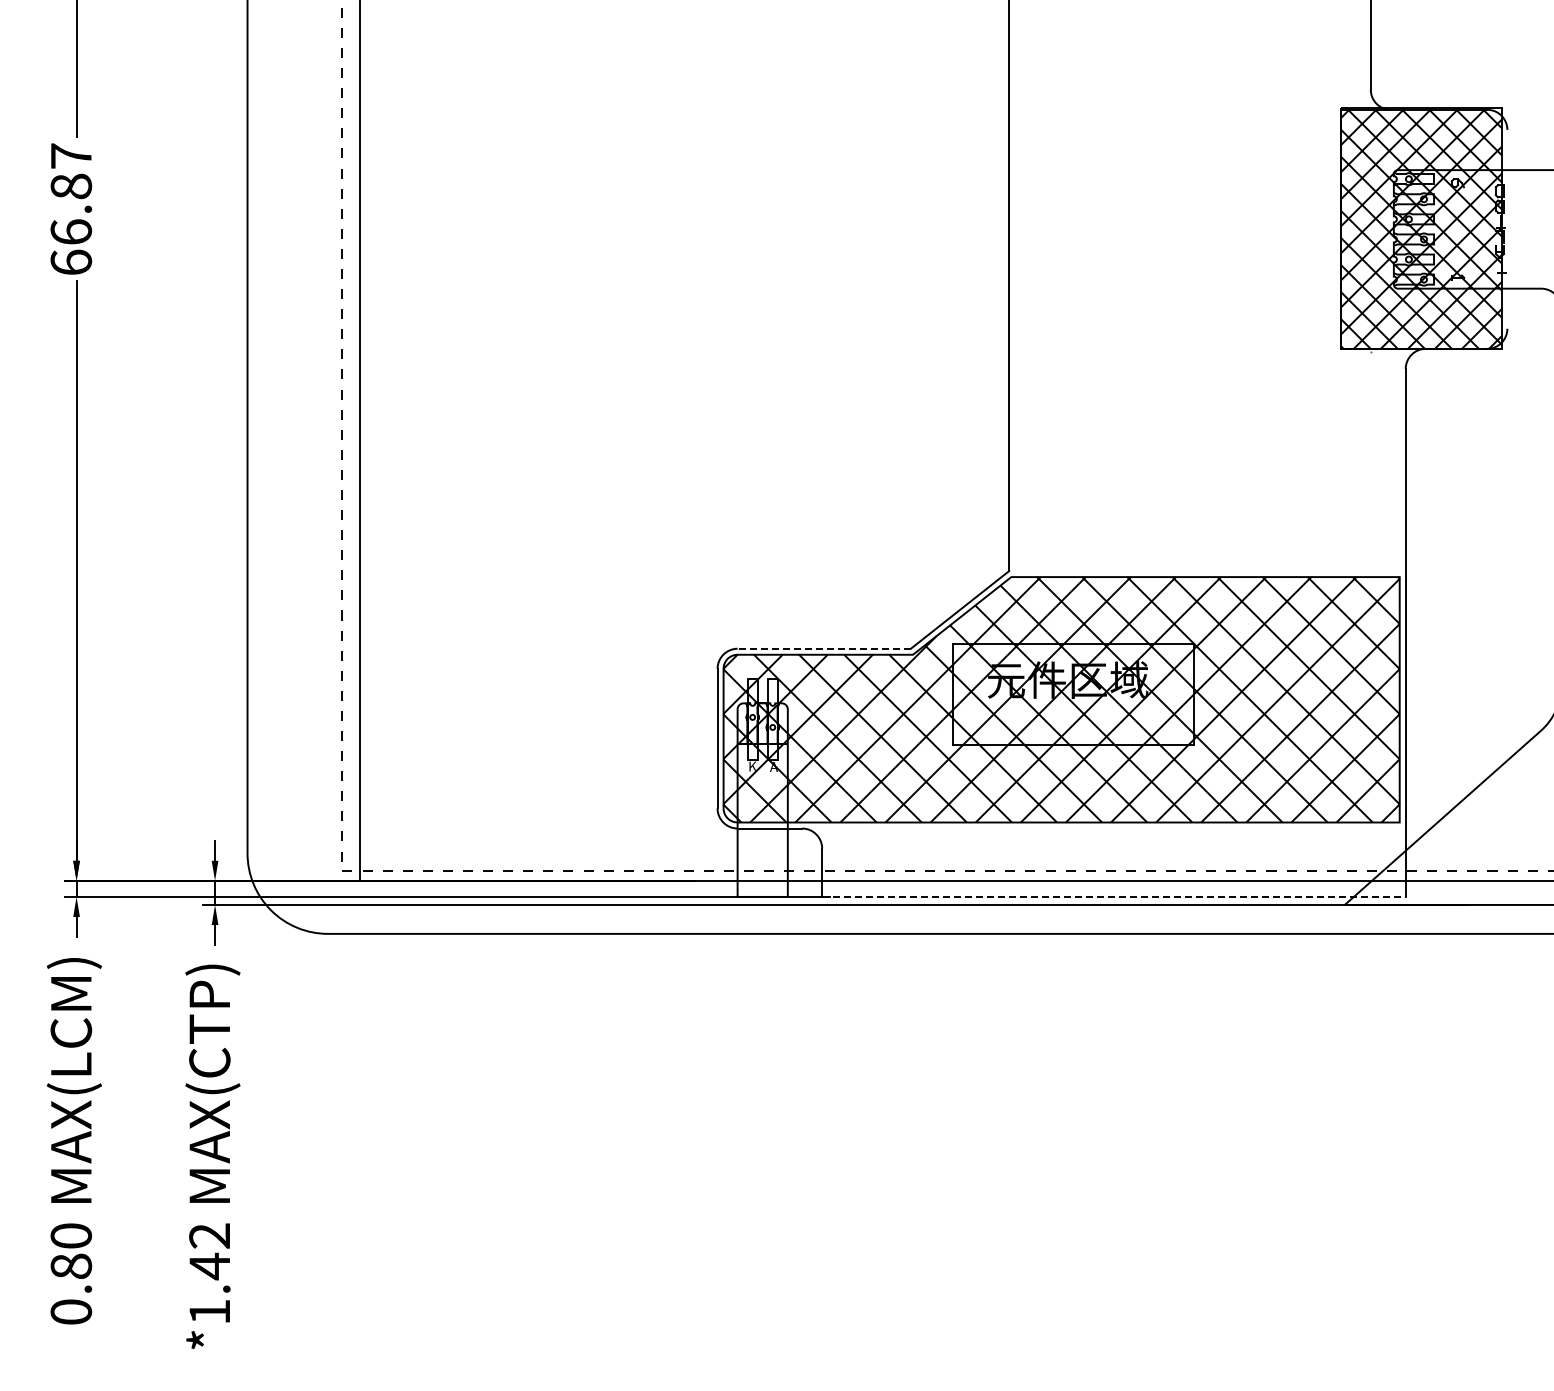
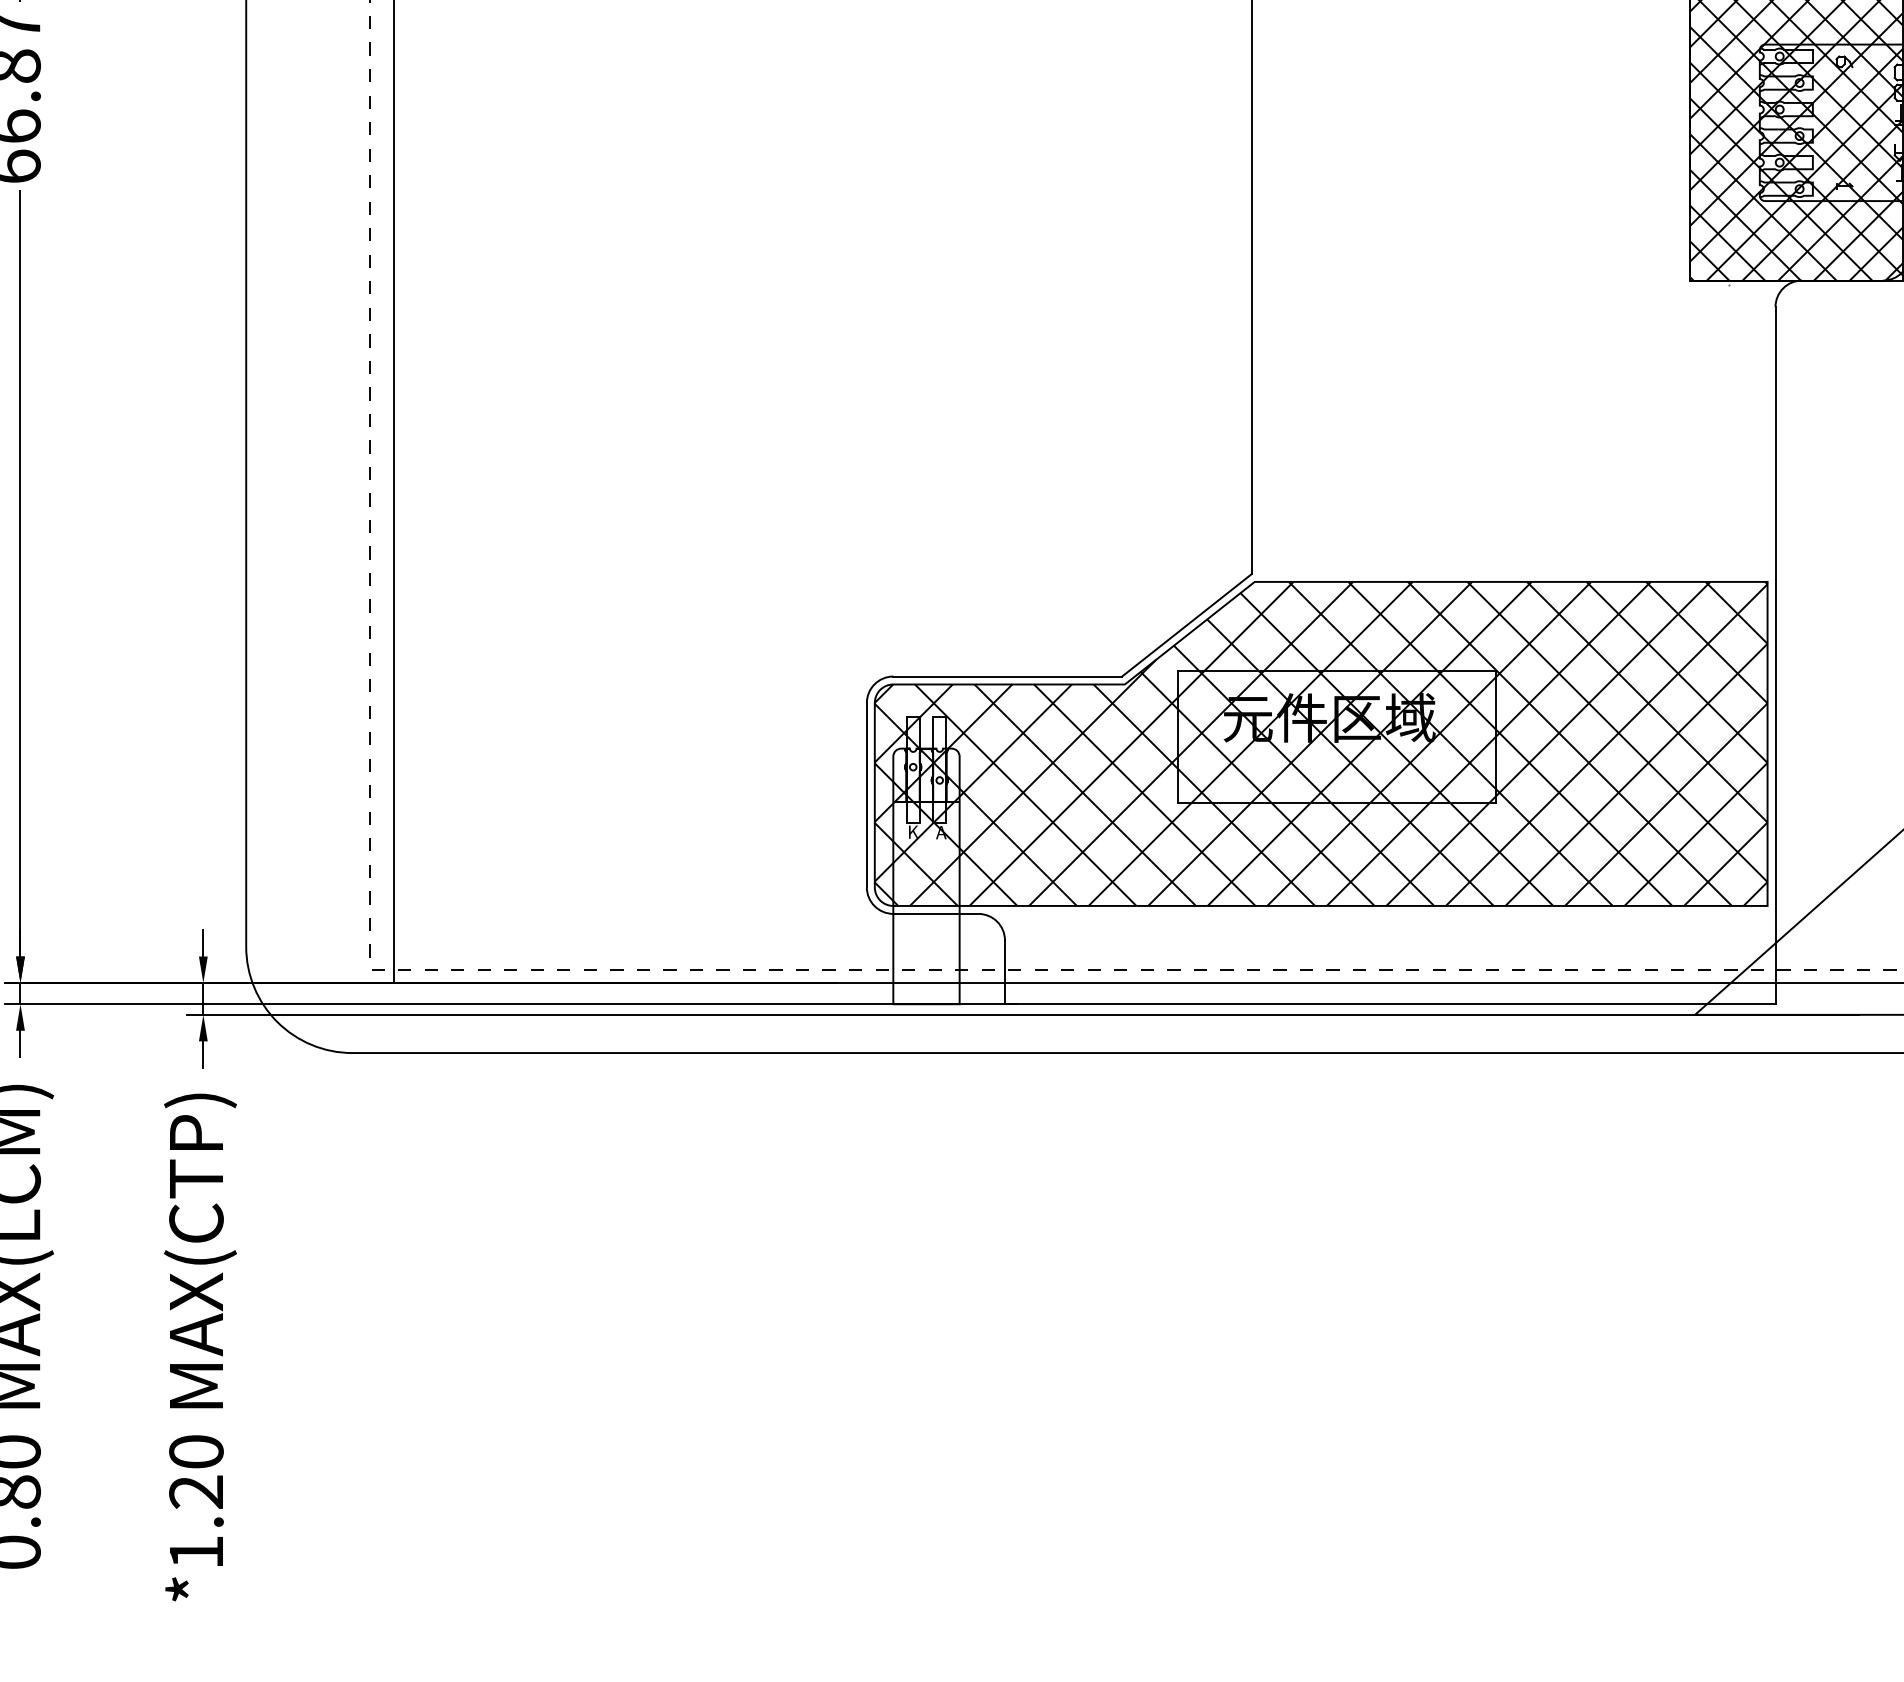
line: (824, 648) -> (1008, 676), dashed -> solid
line: (1113, 896) -> (1389, 1003), dashed -> solid
text: (209, 1251) -> (196, 1472), *1.42 -> *1.20

